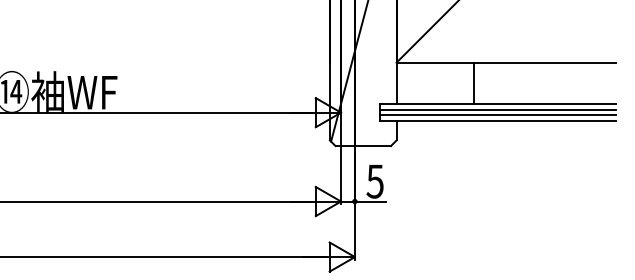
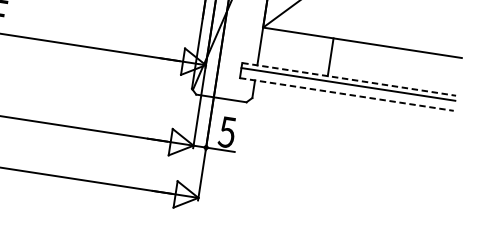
line: (498, 104) -> (349, 79), solid -> dashed
line: (497, 115) -> (347, 89), removed
line: (498, 121) -> (347, 94), solid -> dashed

